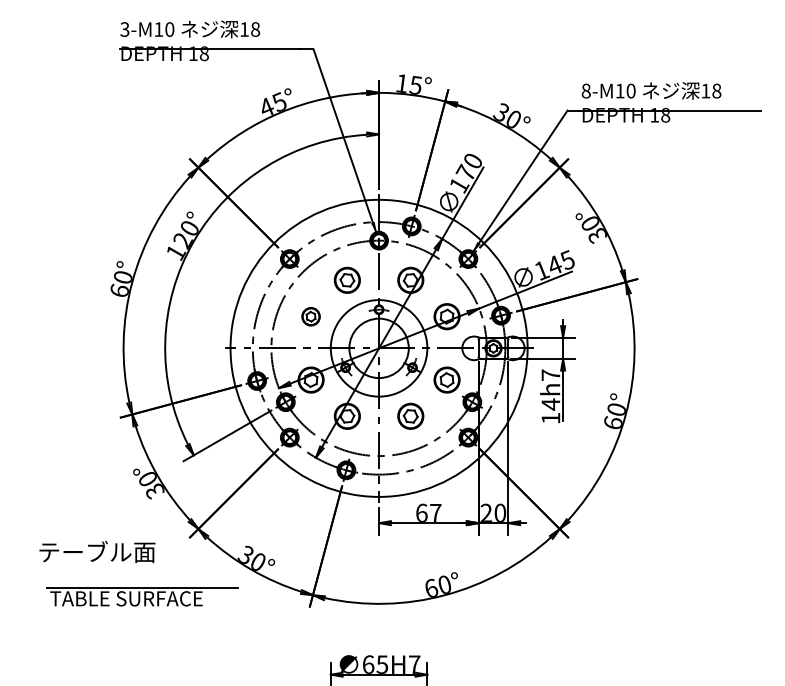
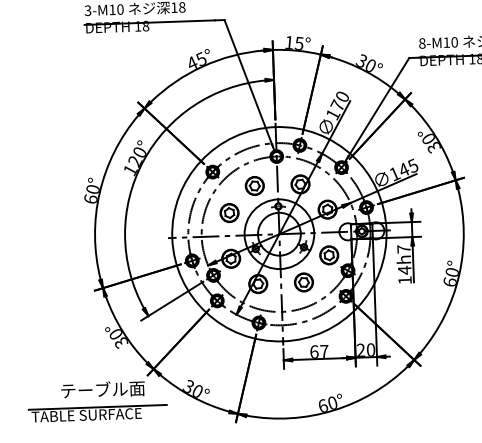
part: (310, 316) -> (229, 212), size x1.43
text: (97, 552) -> (103, 389), moved
part: (142, 596) -> (98, 413), moved

